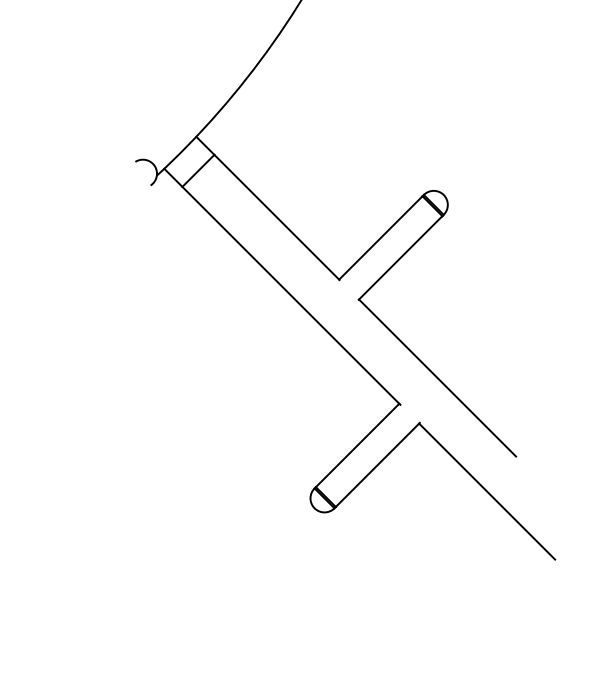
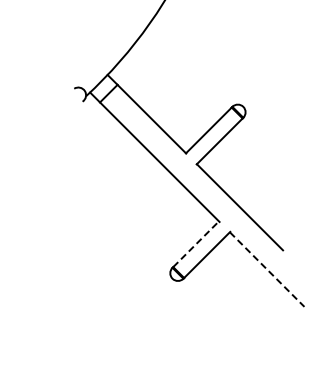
line: (358, 444) -> (196, 243), solid -> dashed
line: (487, 491) -> (267, 269), solid -> dashed

